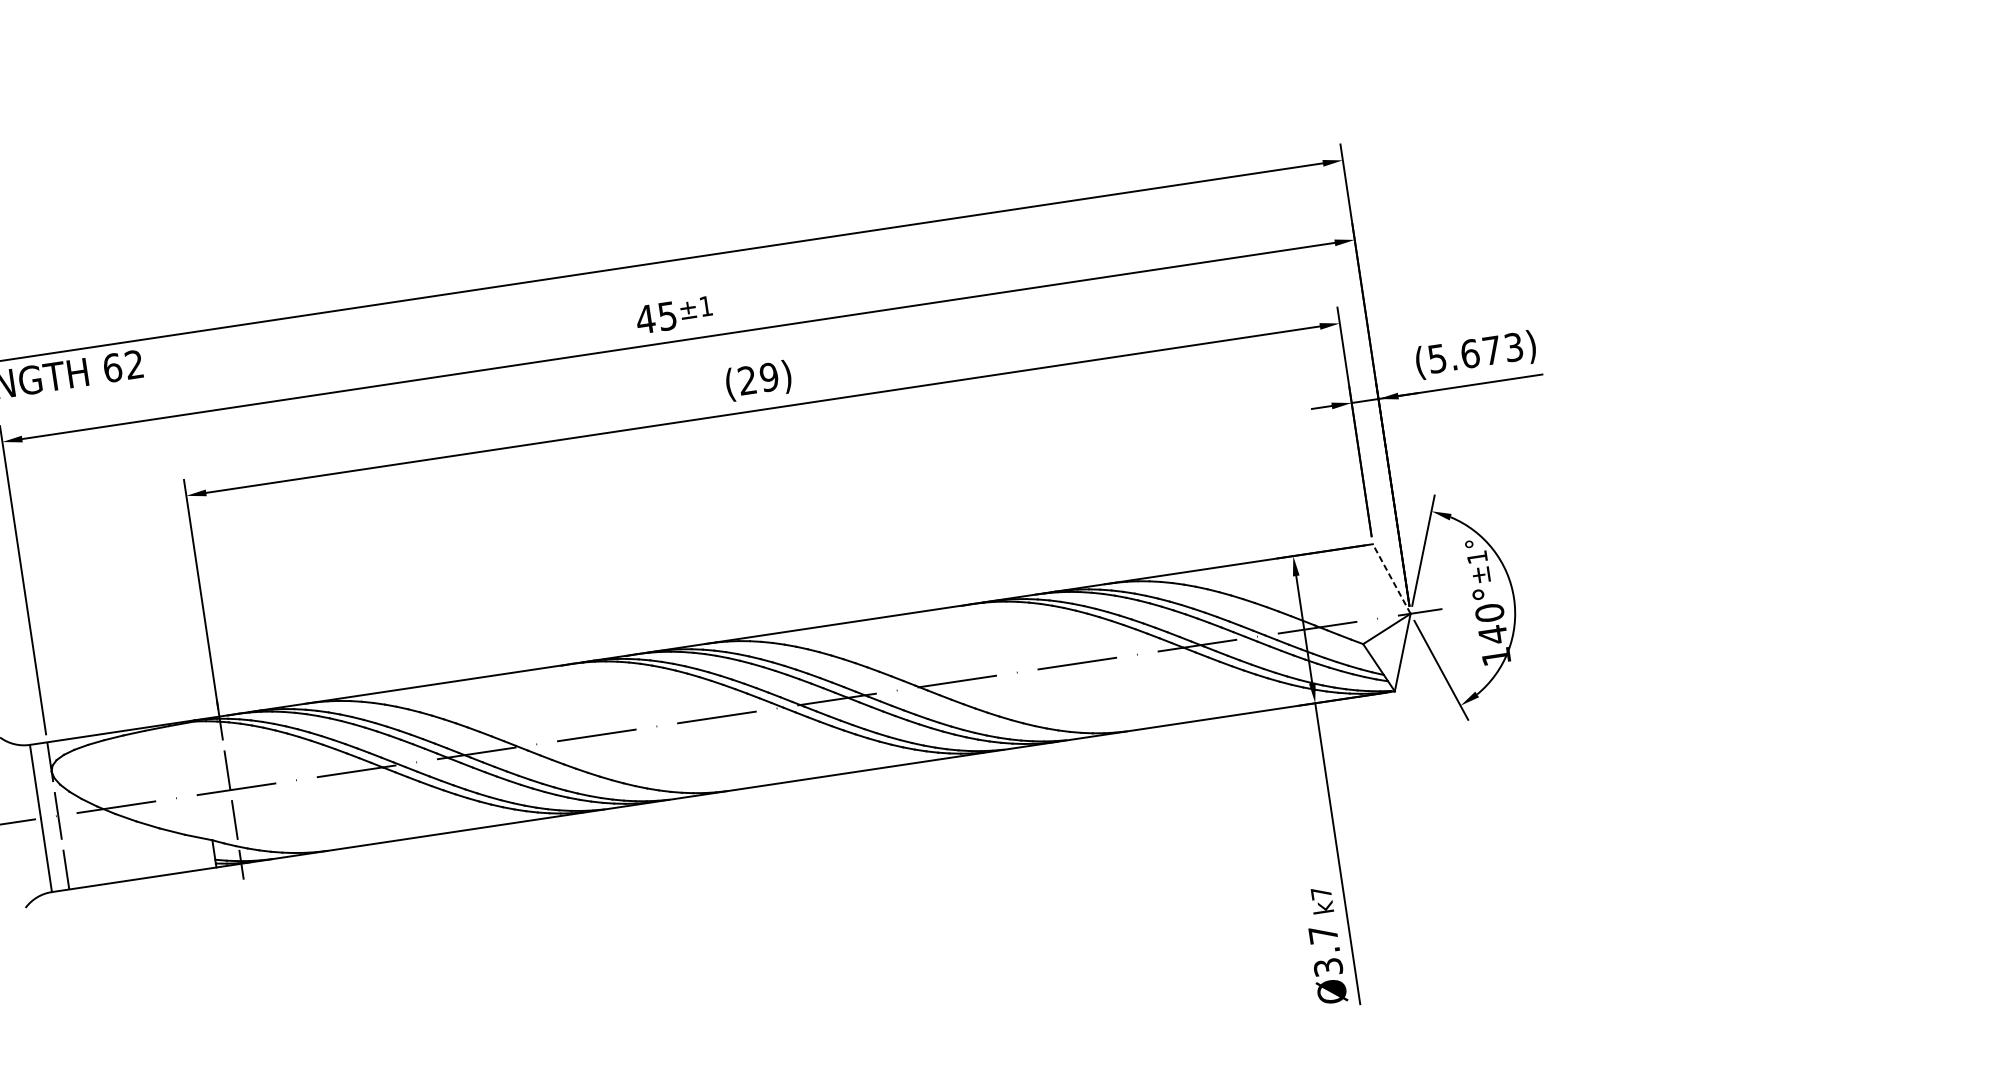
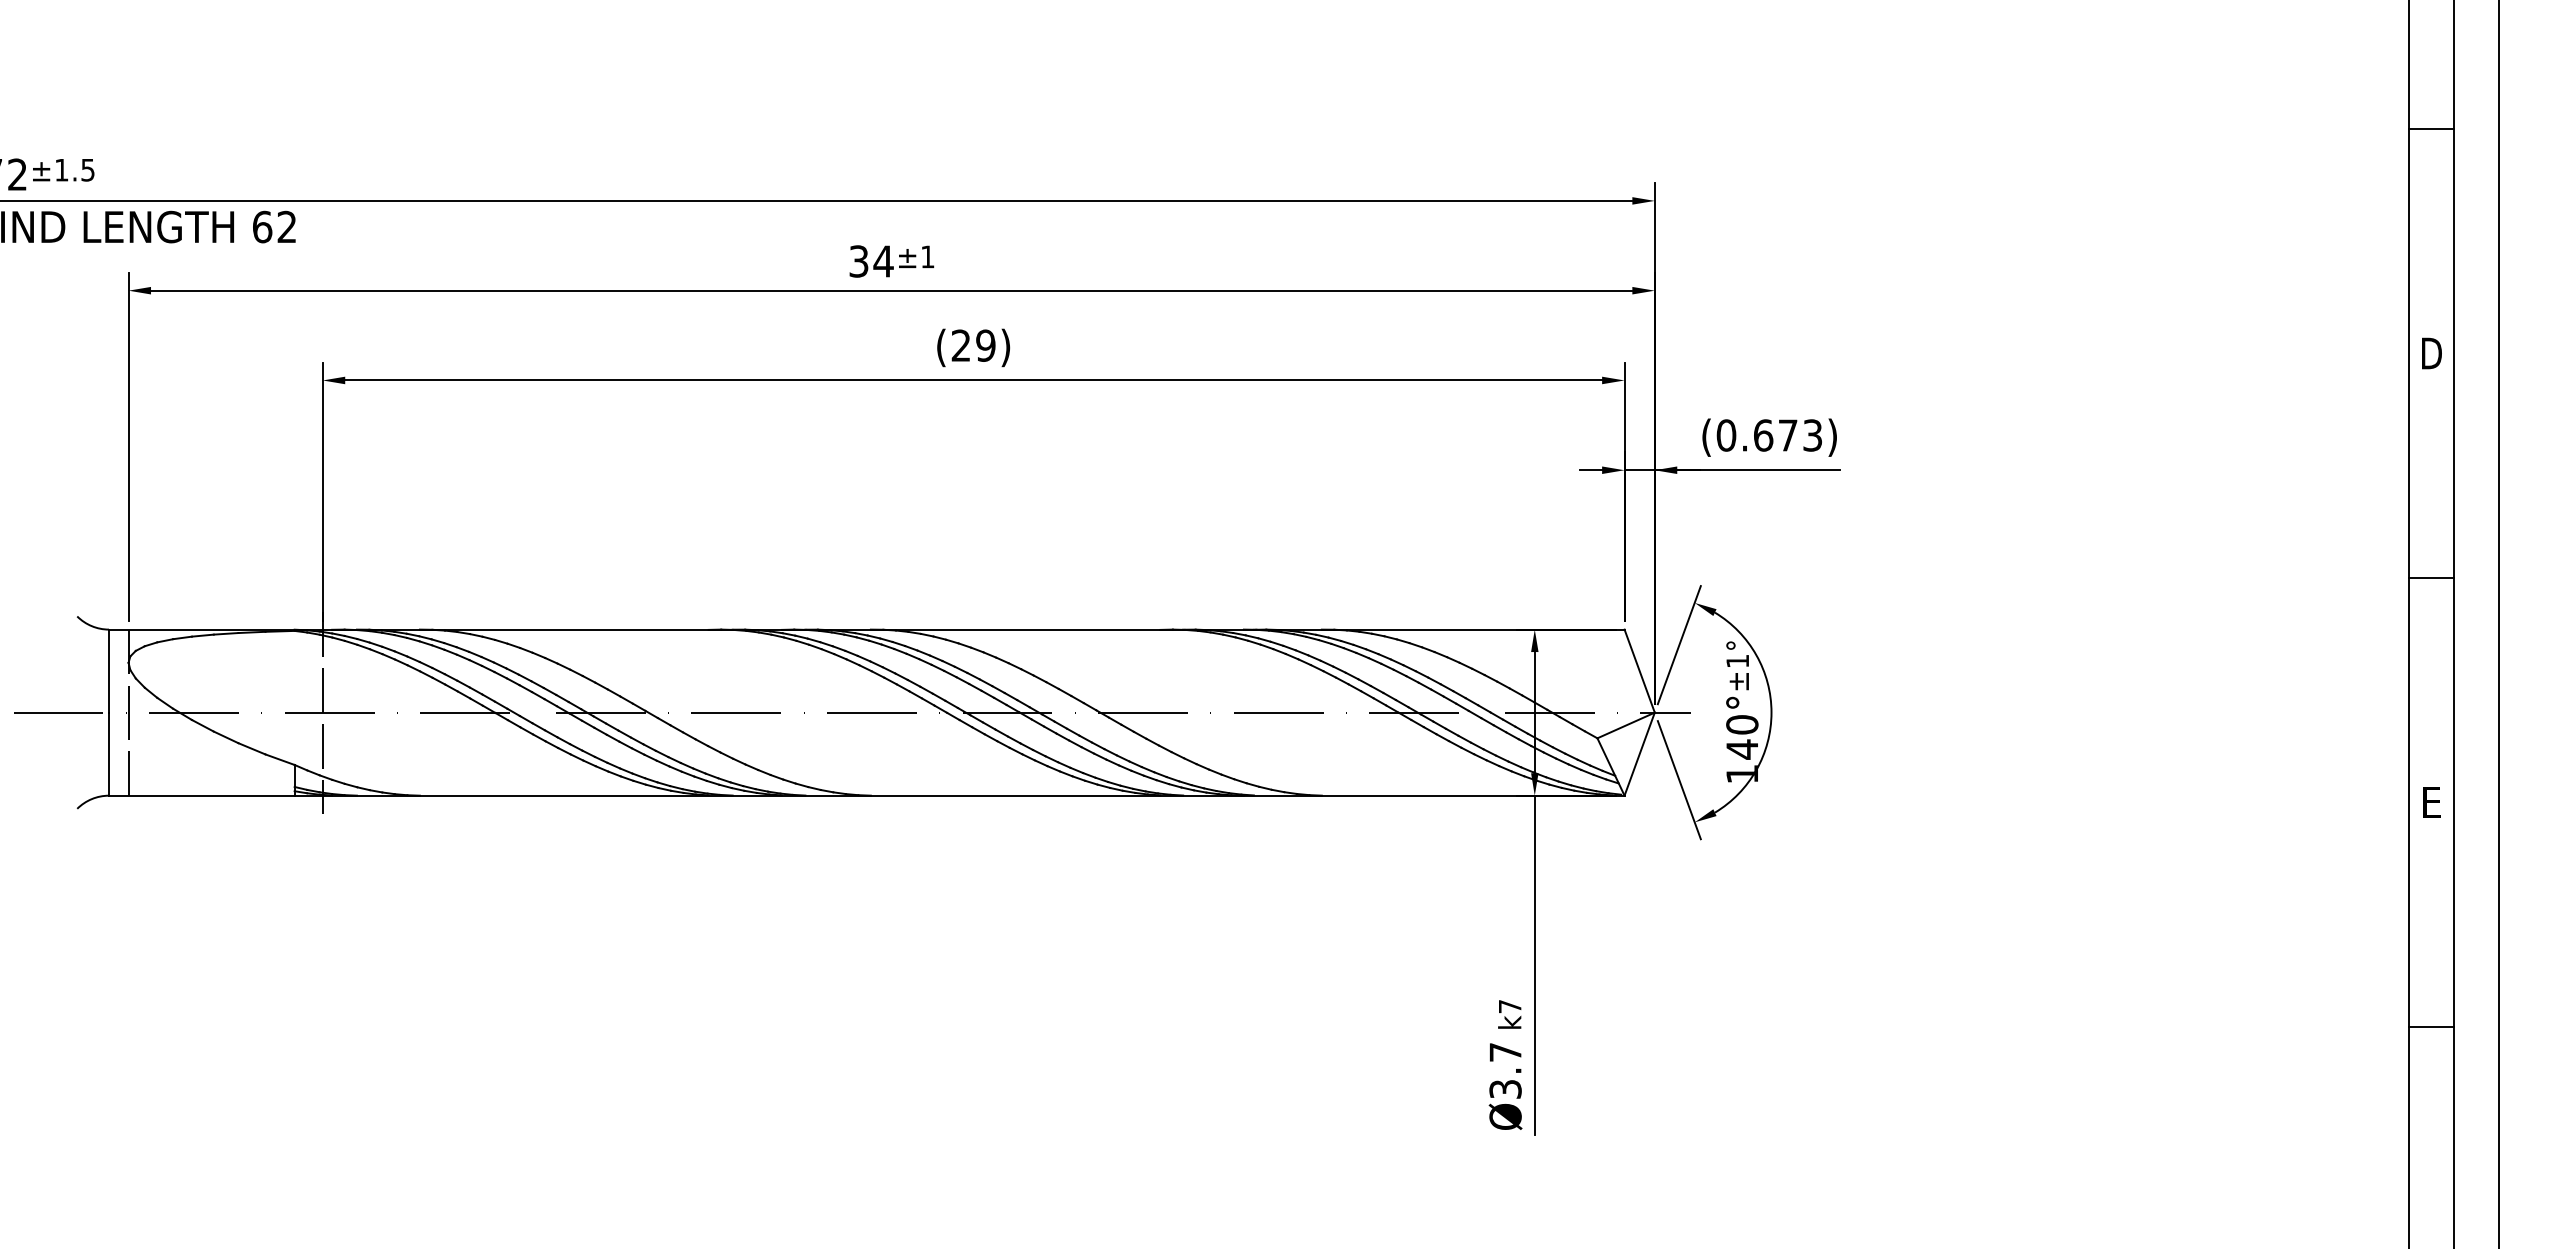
text: (655, 317) -> (870, 261), 45 -> 34
text: (1437, 358) -> (1726, 435), (5.673) -> (0.673)
line: (1391, 578) -> (1639, 670), dashed -> solid

